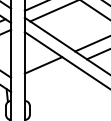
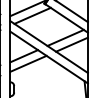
line: (49, 75) -> (28, 63), added

